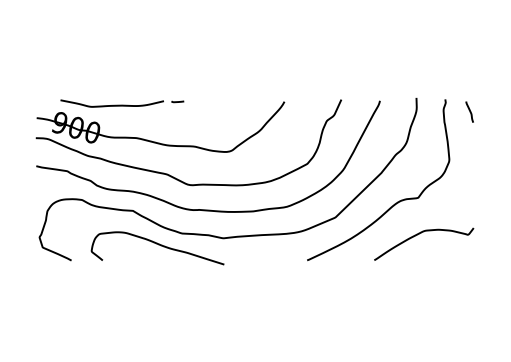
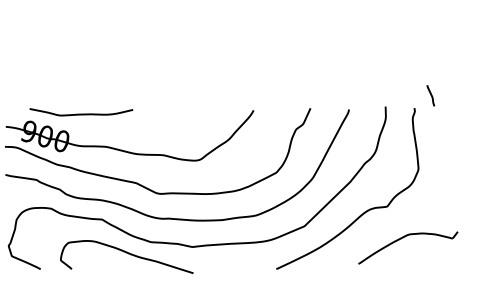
curve: (177, 101) -> (146, 110), removed
curve: (469, 111) -> (430, 95), moved
curve: (419, 234) -> (403, 238), moved

